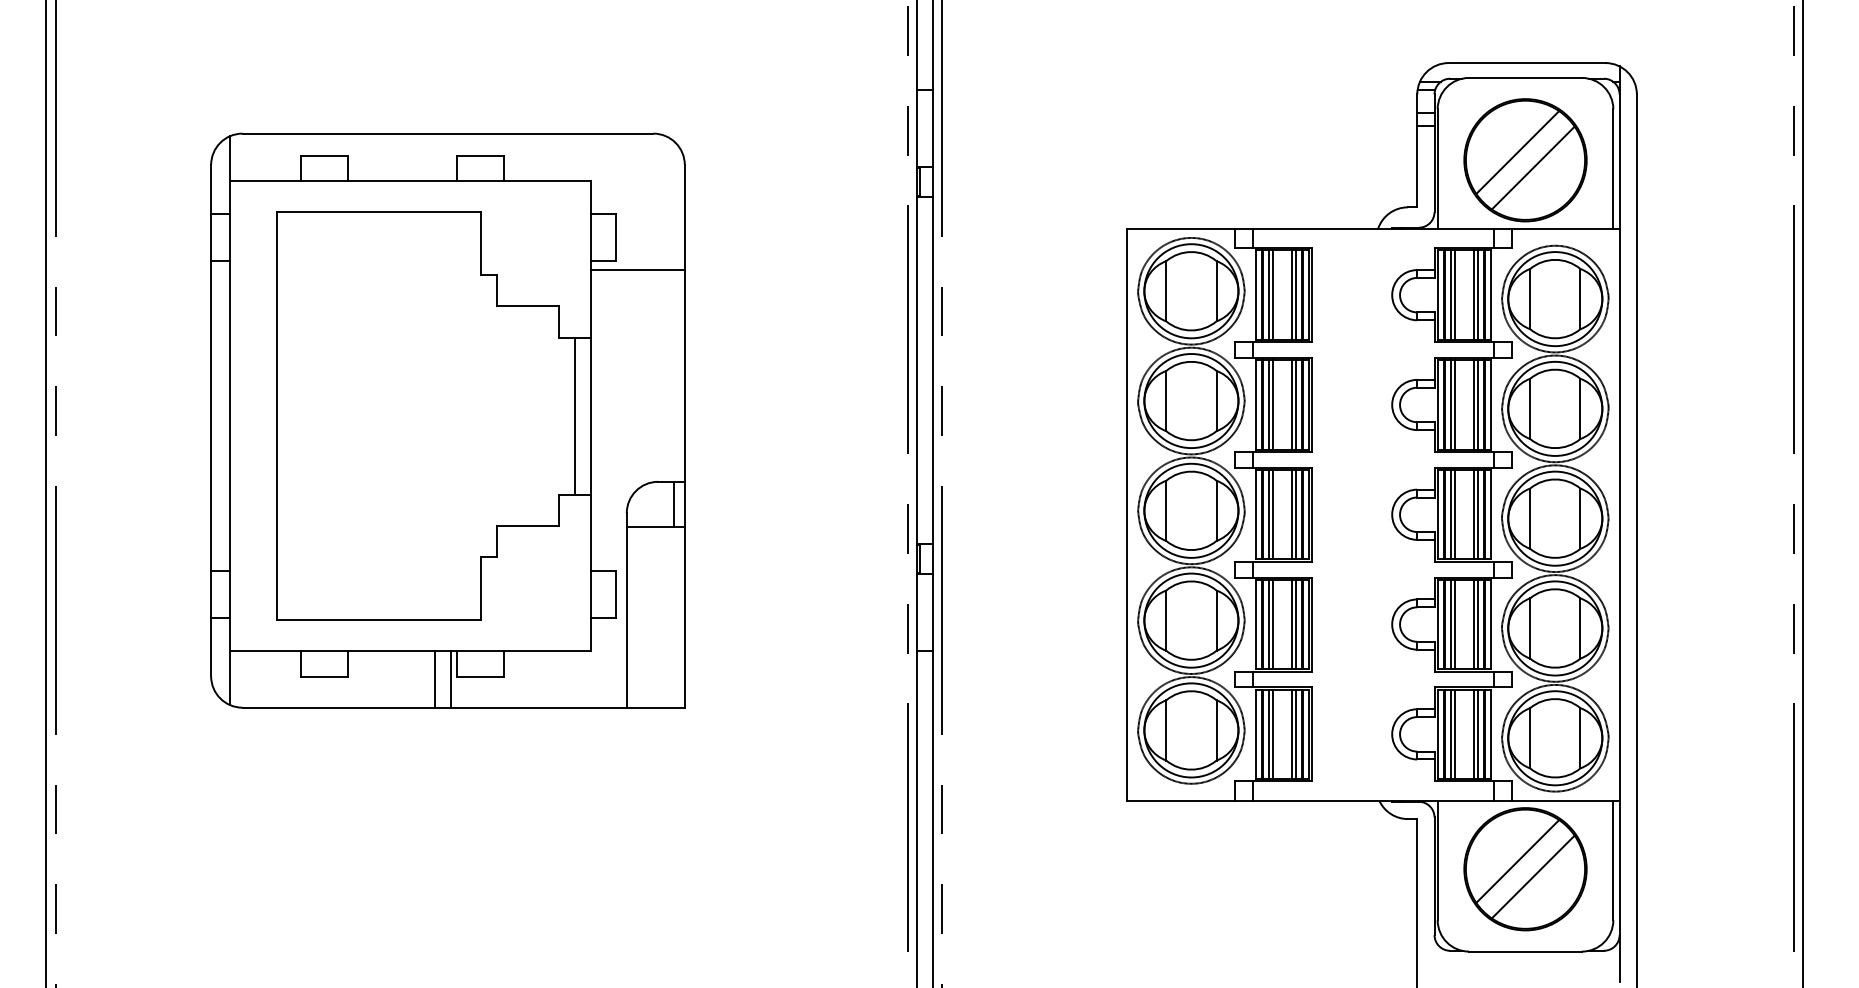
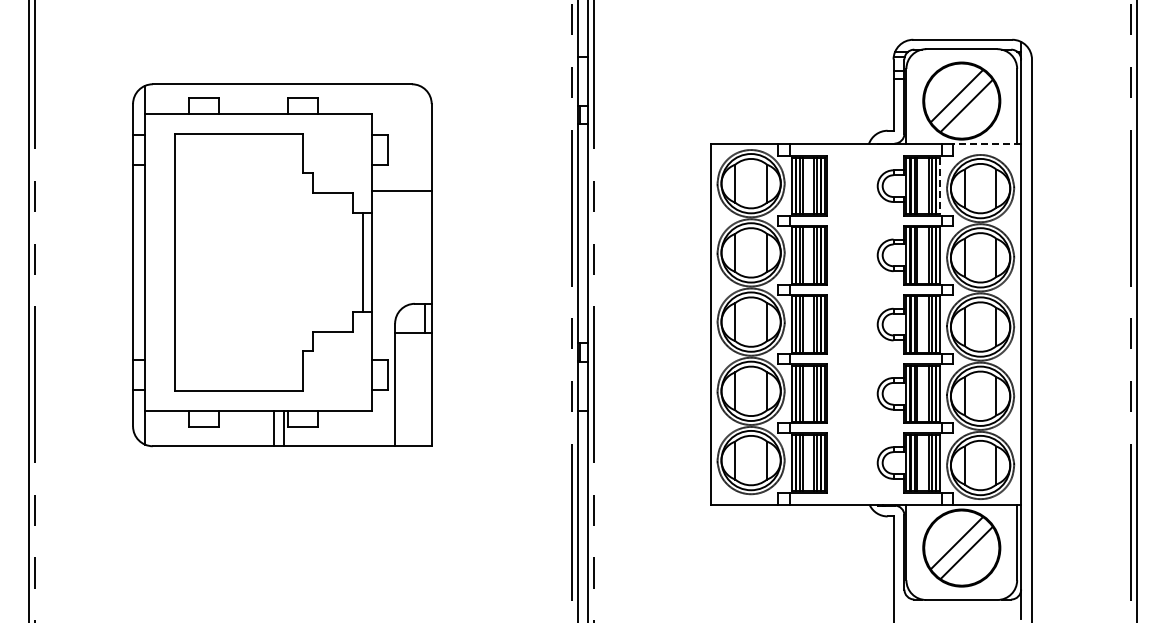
line: (1566, 229) -> (987, 144), solid -> dashed
line: (636, 270) -> (401, 191), moved
line: (1491, 295) -> (940, 186), solid -> dashed

